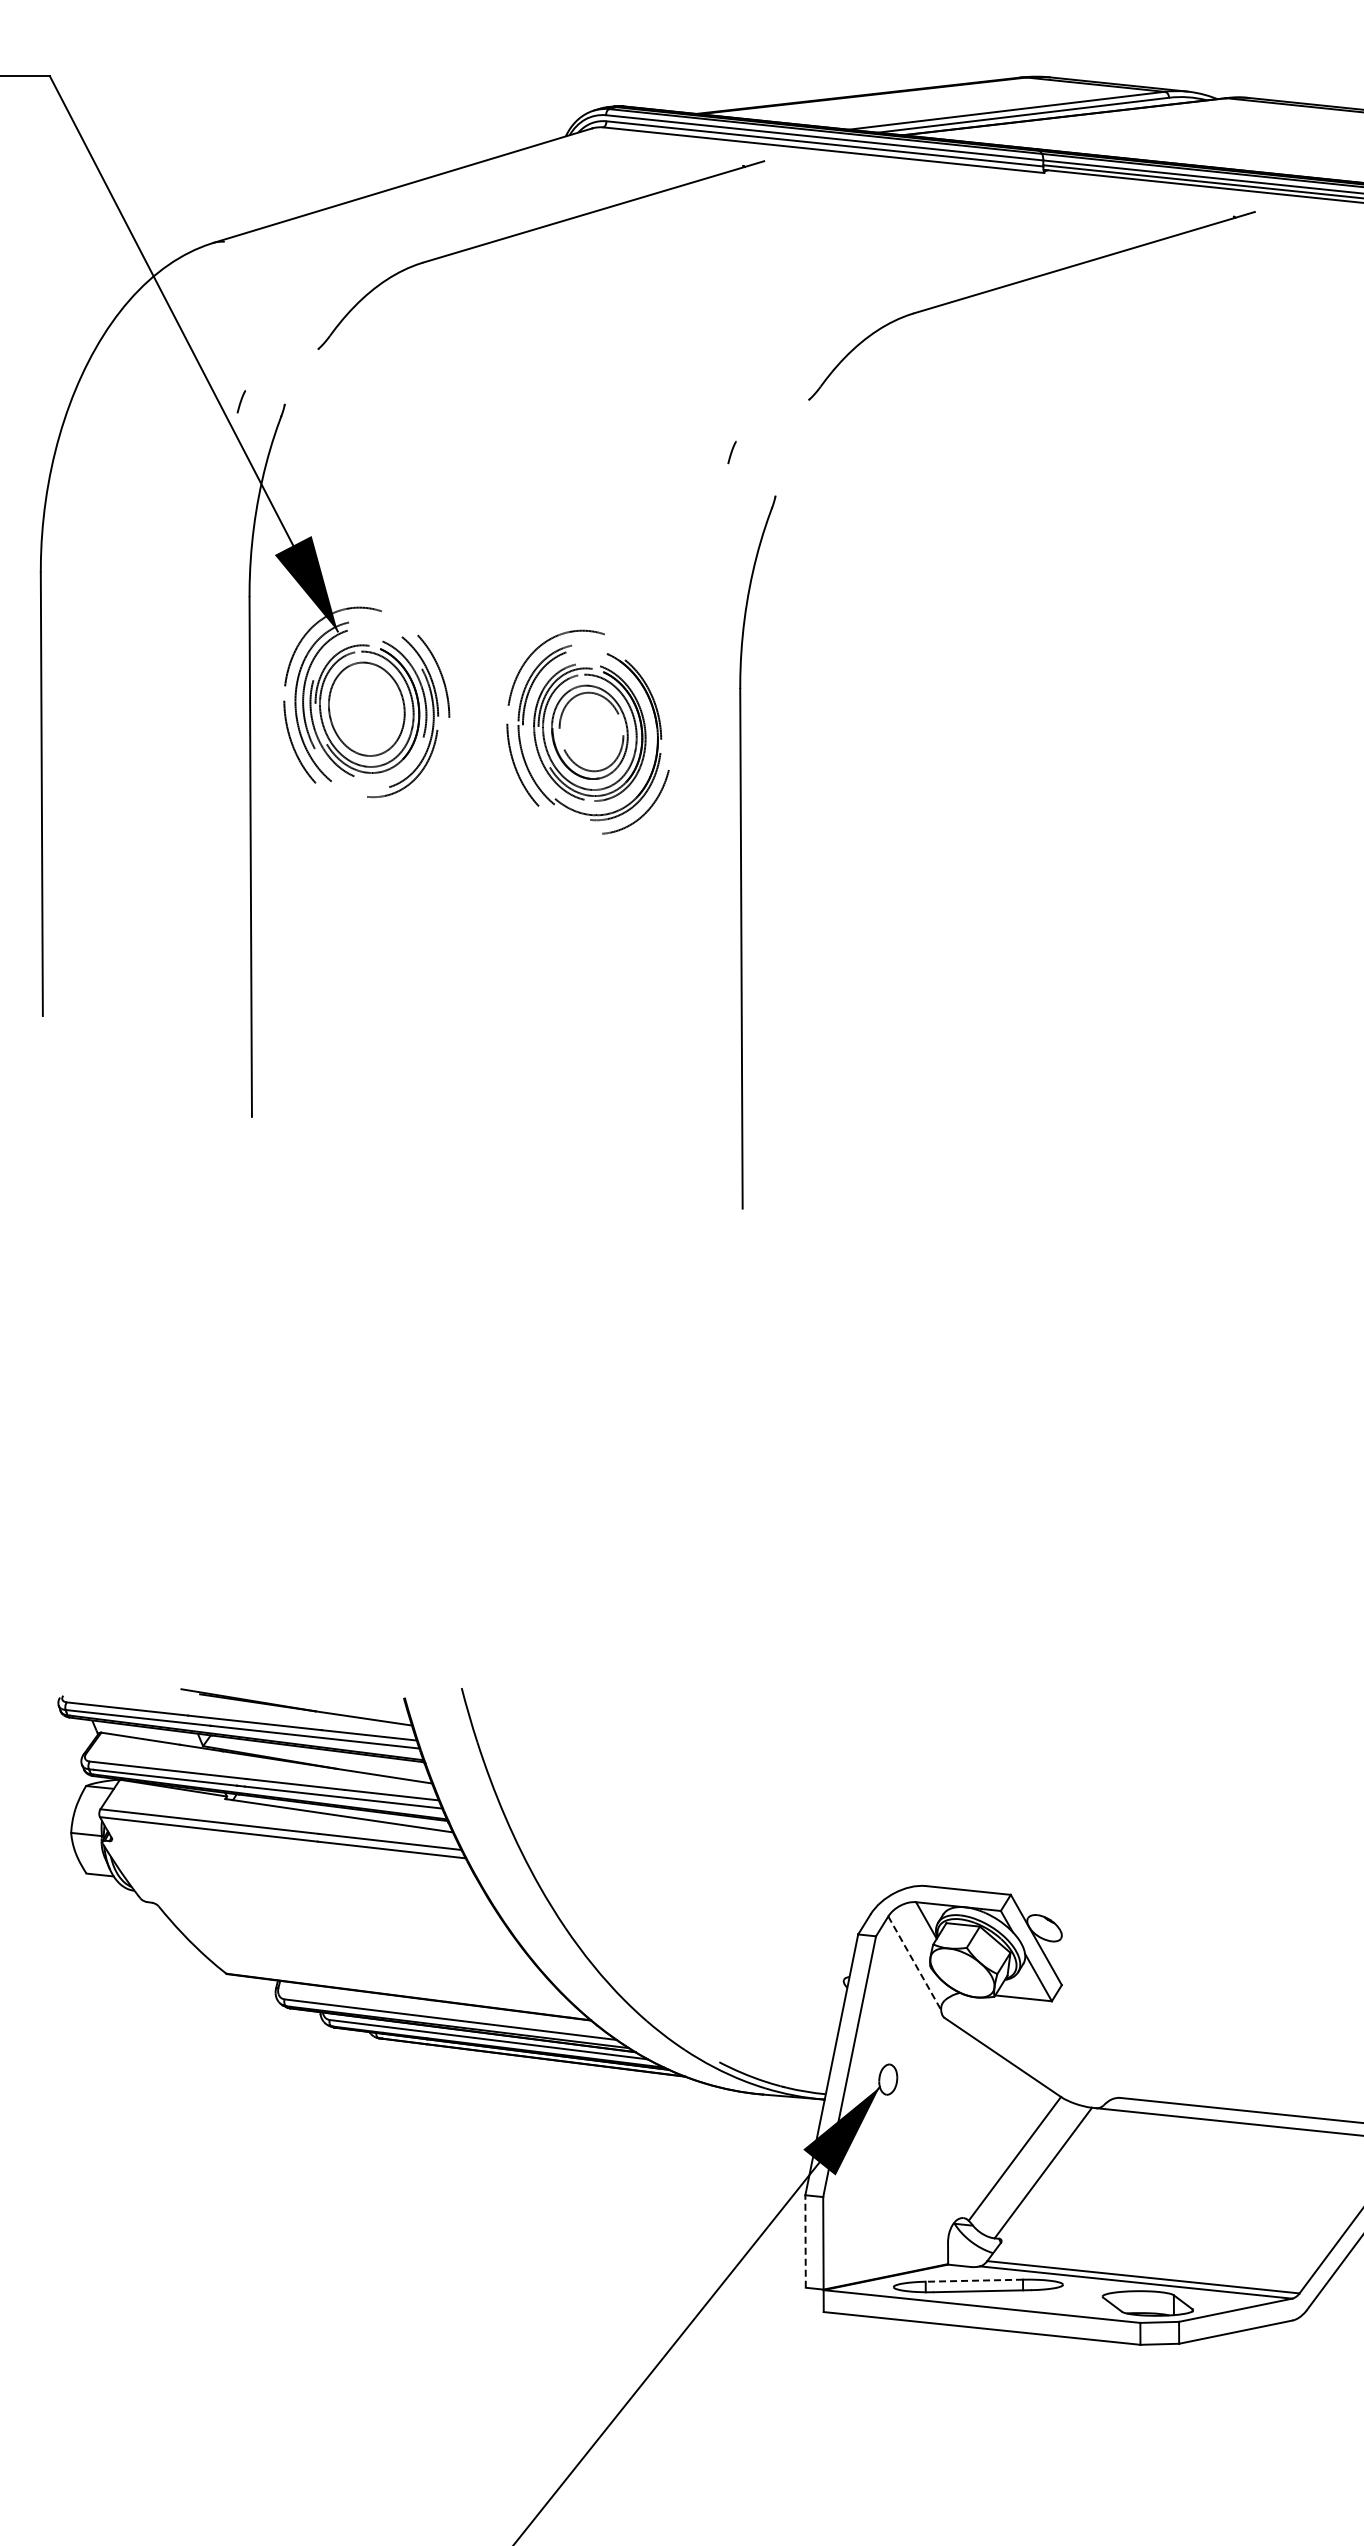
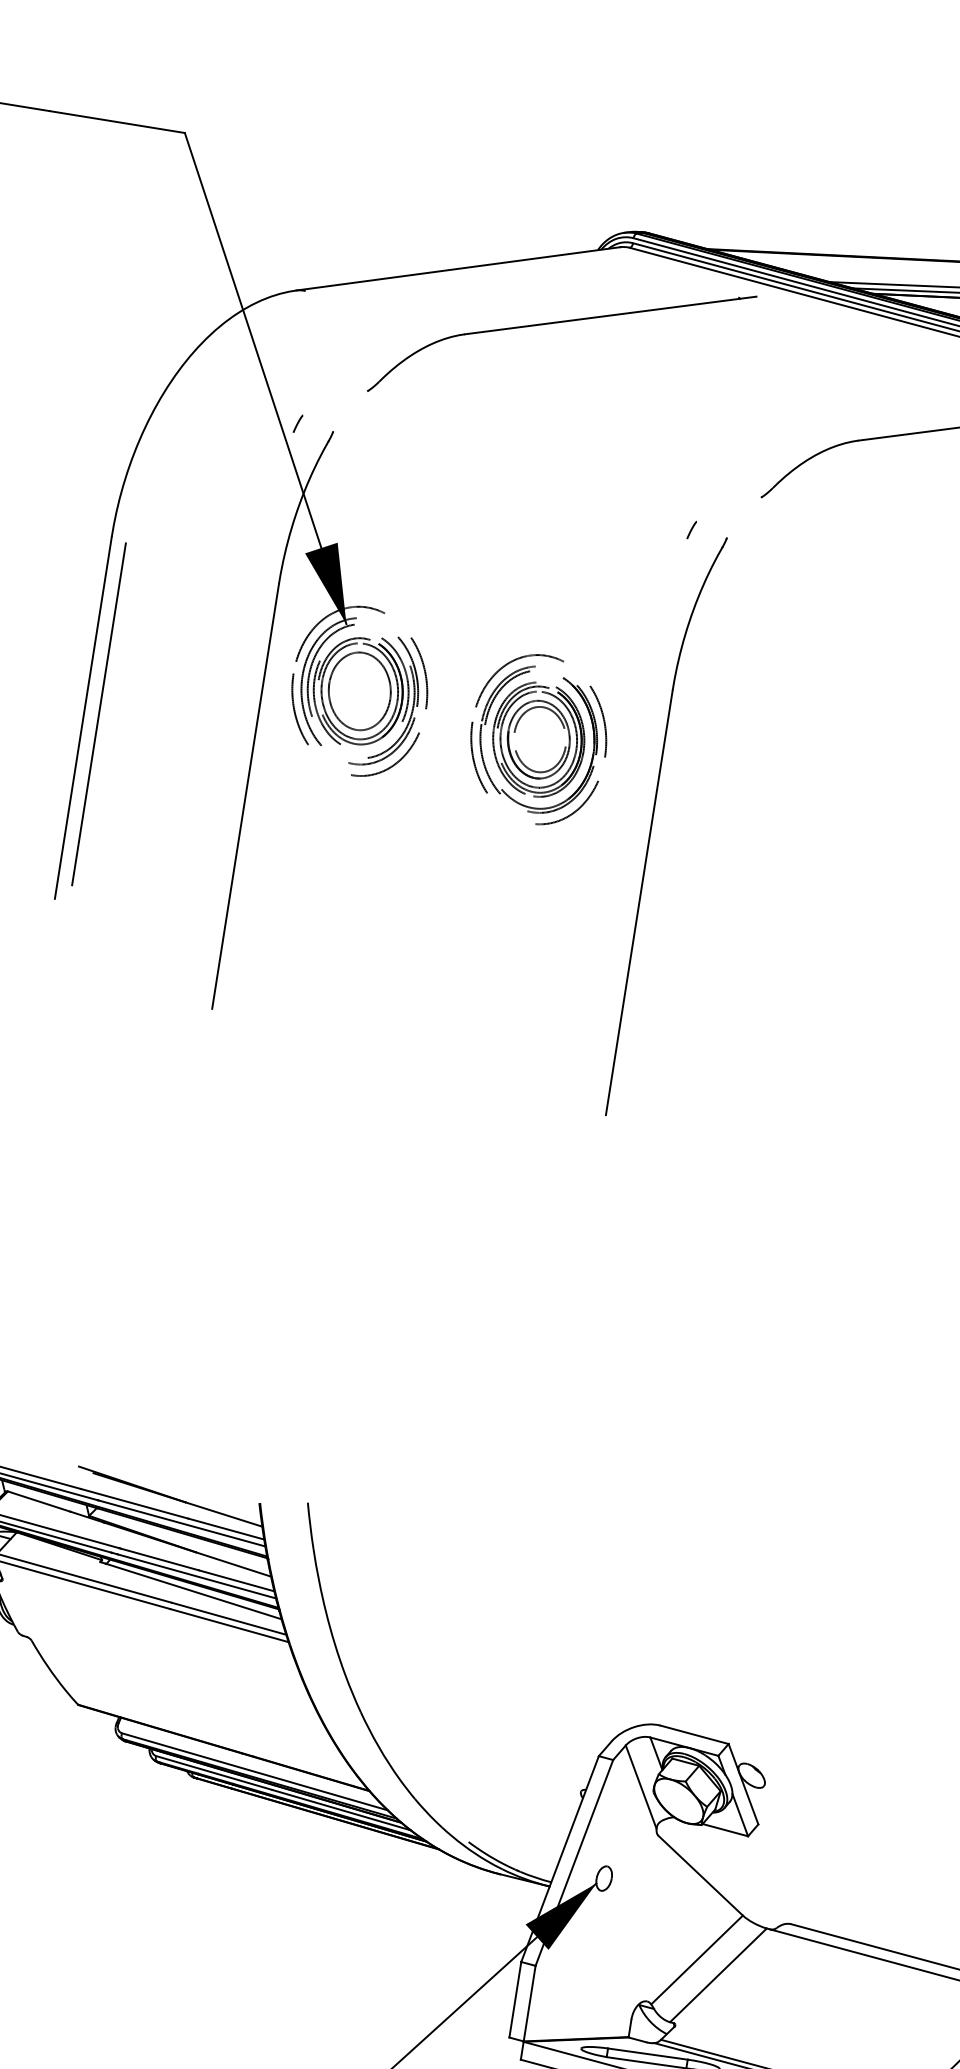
curve: (663, 698) -> (603, 721), added
line: (59, 786) -> (98, 713), added
part: (420, 790) -> (392, 764), added
part: (741, 852) -> (652, 824), moved
line: (914, 1963) -> (640, 1787), dashed -> solid
line: (805, 2241) -> (515, 1999), dashed -> solid
line: (974, 2280) -> (648, 2053), dashed -> solid

